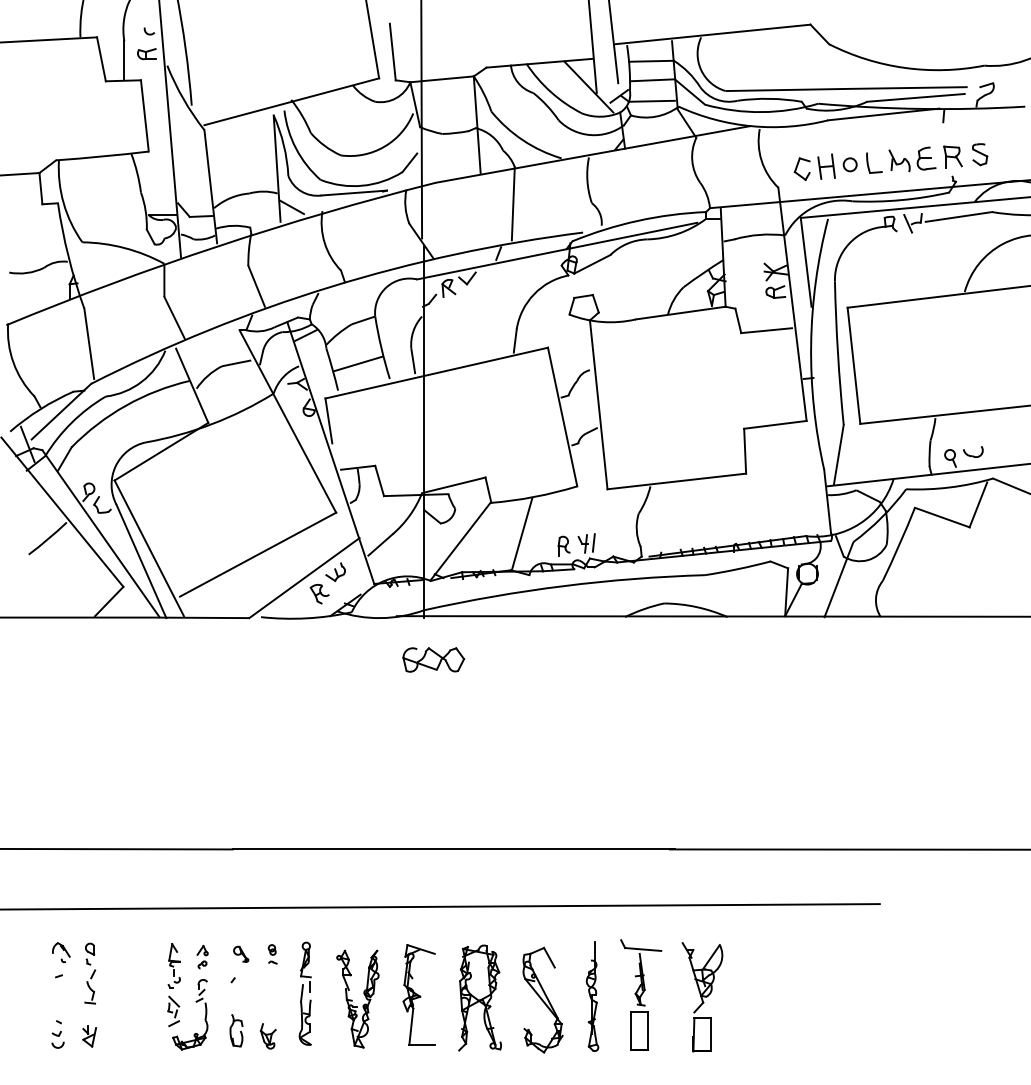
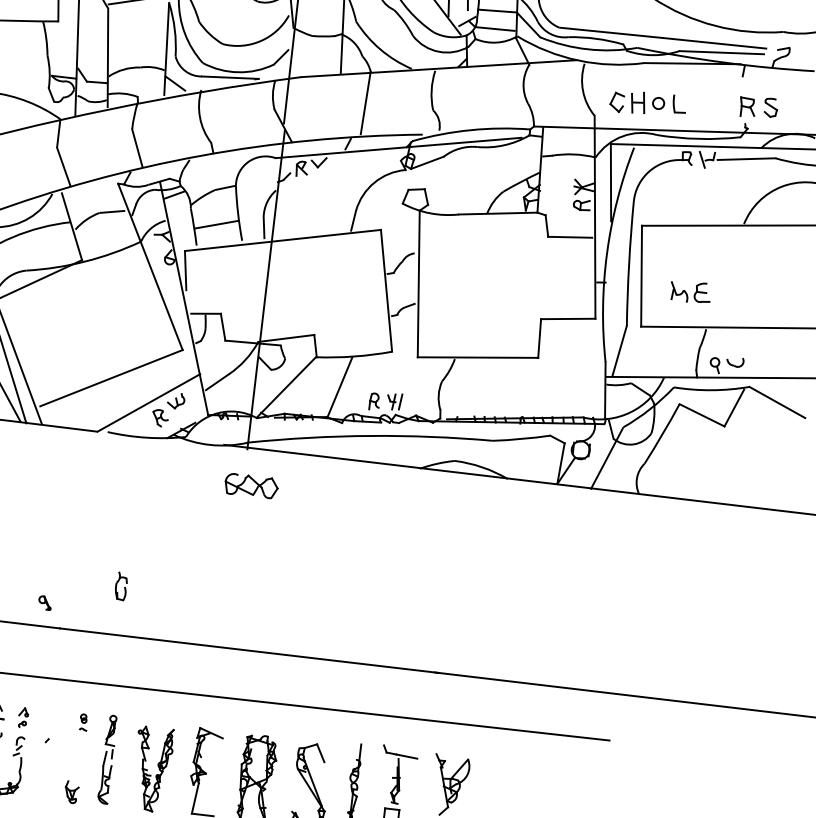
part: (912, 159) -> (690, 292), moved
part: (241, 953) -> (45, 602), moved
part: (236, 1030) -> (121, 586), moved

